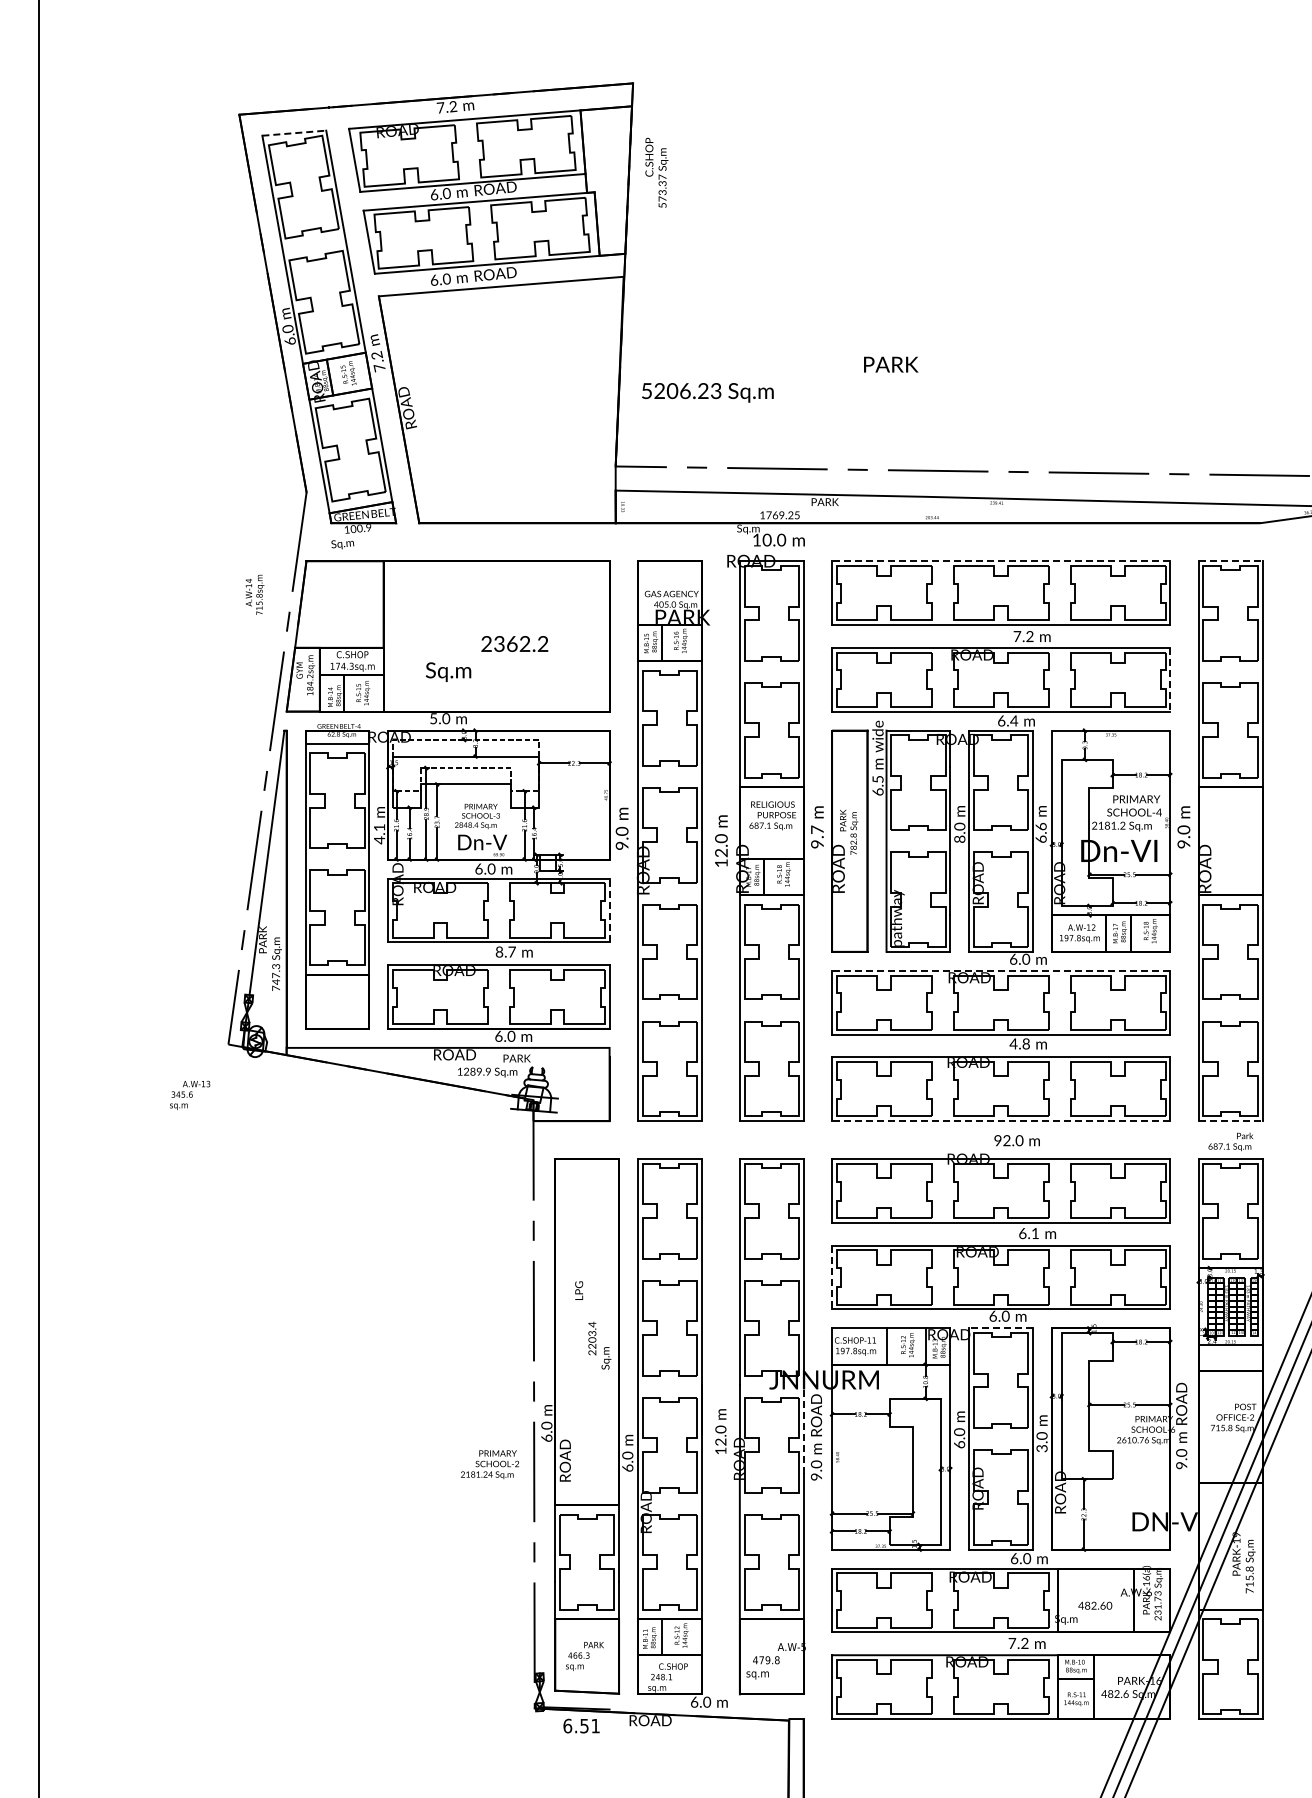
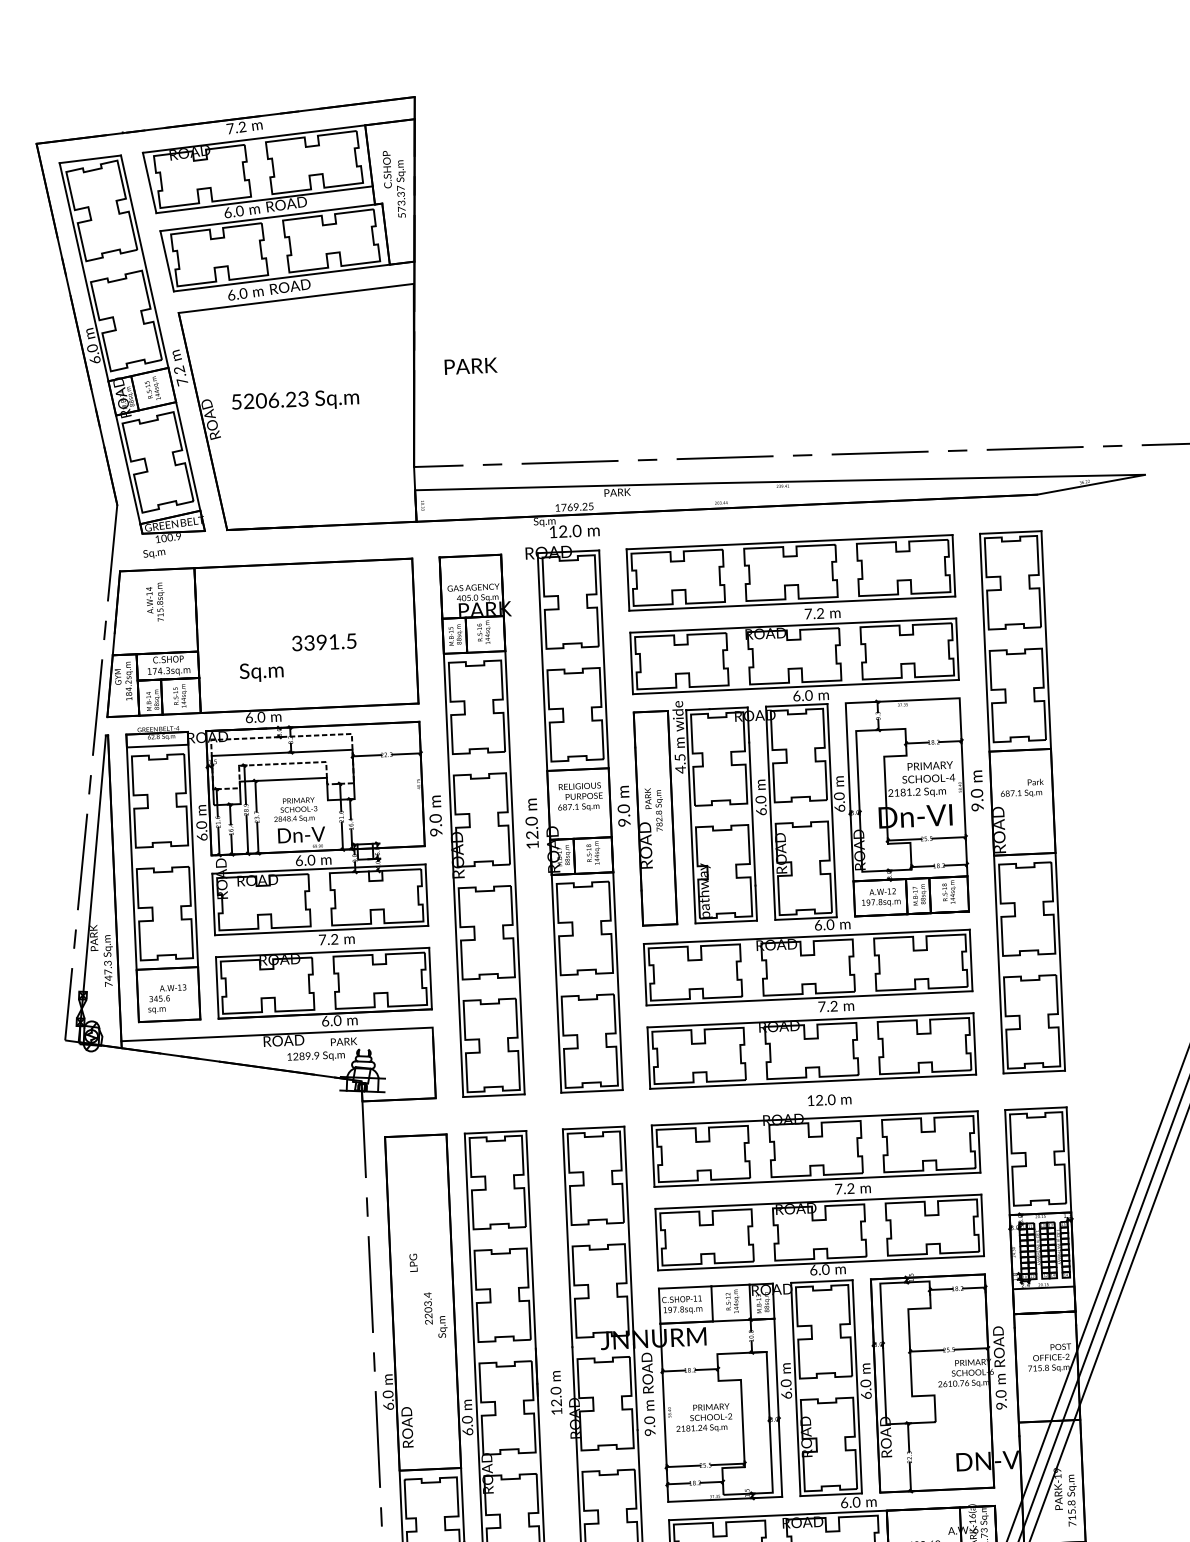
line: (294, 133) -> (90, 159), dashed -> solid
text: (656, 172) -> (394, 183), moved
text: (780, 379) -> (364, 385), moved
text: (766, 540) -> (562, 532), 10.0 -> 12.0
line: (1000, 561) -> (788, 542), dashed -> solid
line: (1230, 561) -> (1010, 532), dashed -> solid
text: (254, 594) -> (155, 601), moved
text: (514, 643) -> (324, 641), 2362.2 -> 3391.5
line: (1170, 679) -> (957, 648), dashed -> solid
text: (433, 718) -> (249, 717), 5.0 -> 6.0
text: (1014, 720) -> (809, 695), 6.4 -> 6.0
text: (877, 792) -> (680, 770), 6.5 -> 4.5
text: (1040, 826) -> (838, 796), 6.6 -> 6.0
text: (817, 829) -> (623, 808), 9.7 -> 9.0
text: (379, 833) -> (201, 830), 4.1 -> 6.0
text: (959, 838) -> (761, 811), 8.0 -> 6.0
line: (609, 910) -> (426, 895), dashed -> solid
text: (505, 951) -> (328, 939), 8.7 -> 7.2
line: (1000, 970) -> (806, 936), dashed -> solid
text: (1019, 1043) -> (827, 1006), 4.8 -> 7.2
text: (190, 1094) -> (167, 998), moved
line: (1000, 1121) -> (812, 1082), dashed -> solid
line: (1230, 1121) -> (1034, 1072), dashed -> solid
text: (997, 1140) -> (810, 1100), 92.0 -> 12.0
text: (1230, 1141) -> (1021, 788), moved
text: (1028, 1233) -> (844, 1188), 6.1 -> 7.2
line: (832, 1277) -> (657, 1239), dashed -> solid
line: (1001, 1328) -> (822, 1281), dashed -> solid
line: (803, 1429) -> (635, 1387), dashed -> solid
text: (1041, 1448) -> (865, 1395), 3.0 -> 6.0
text: (489, 1464) -> (703, 1418), moved

